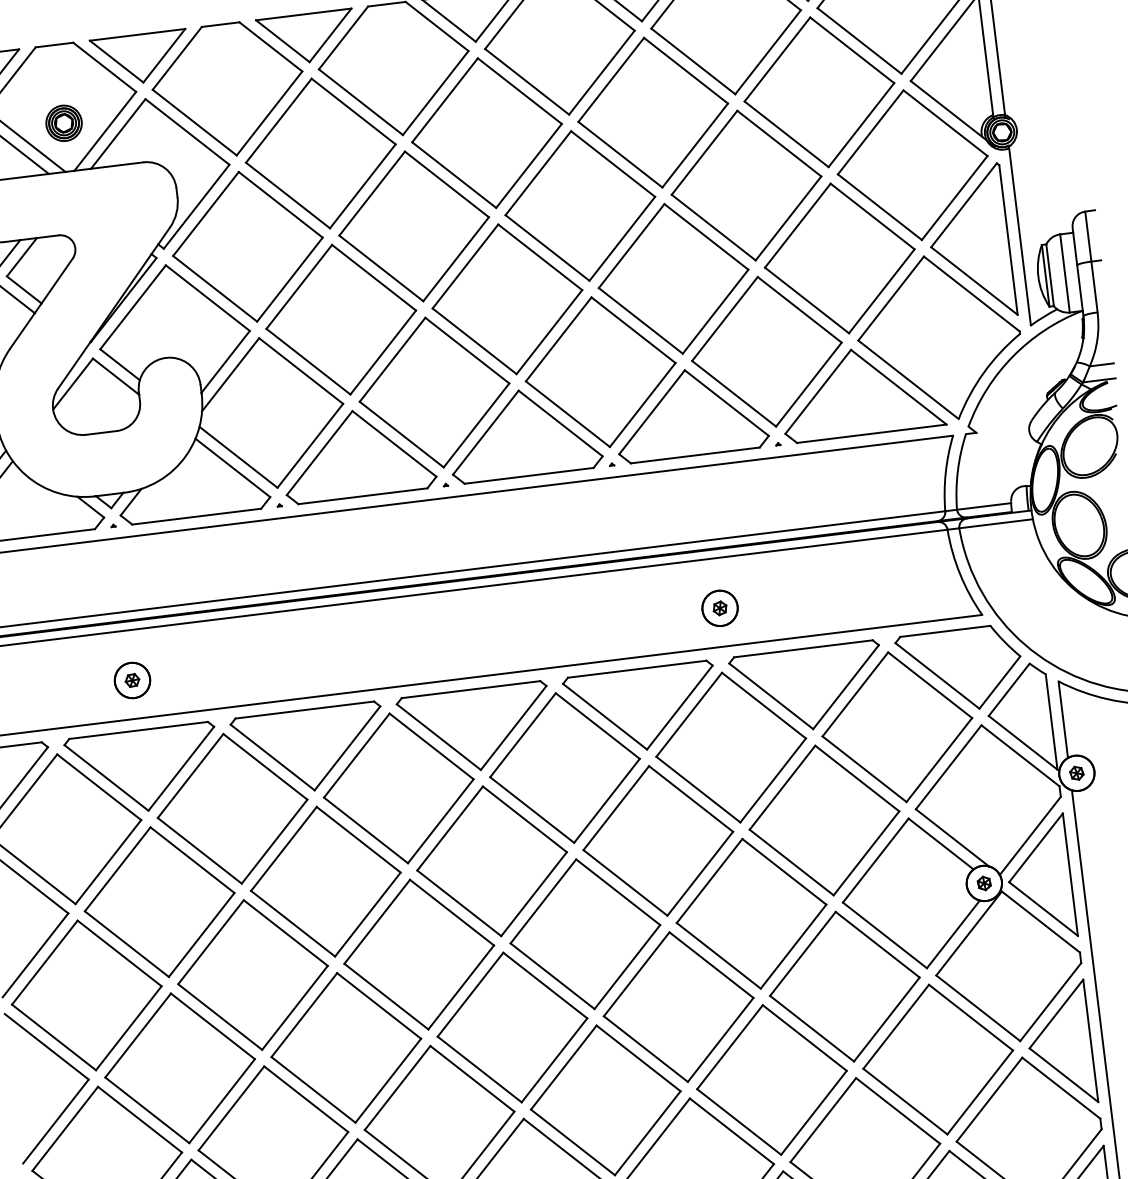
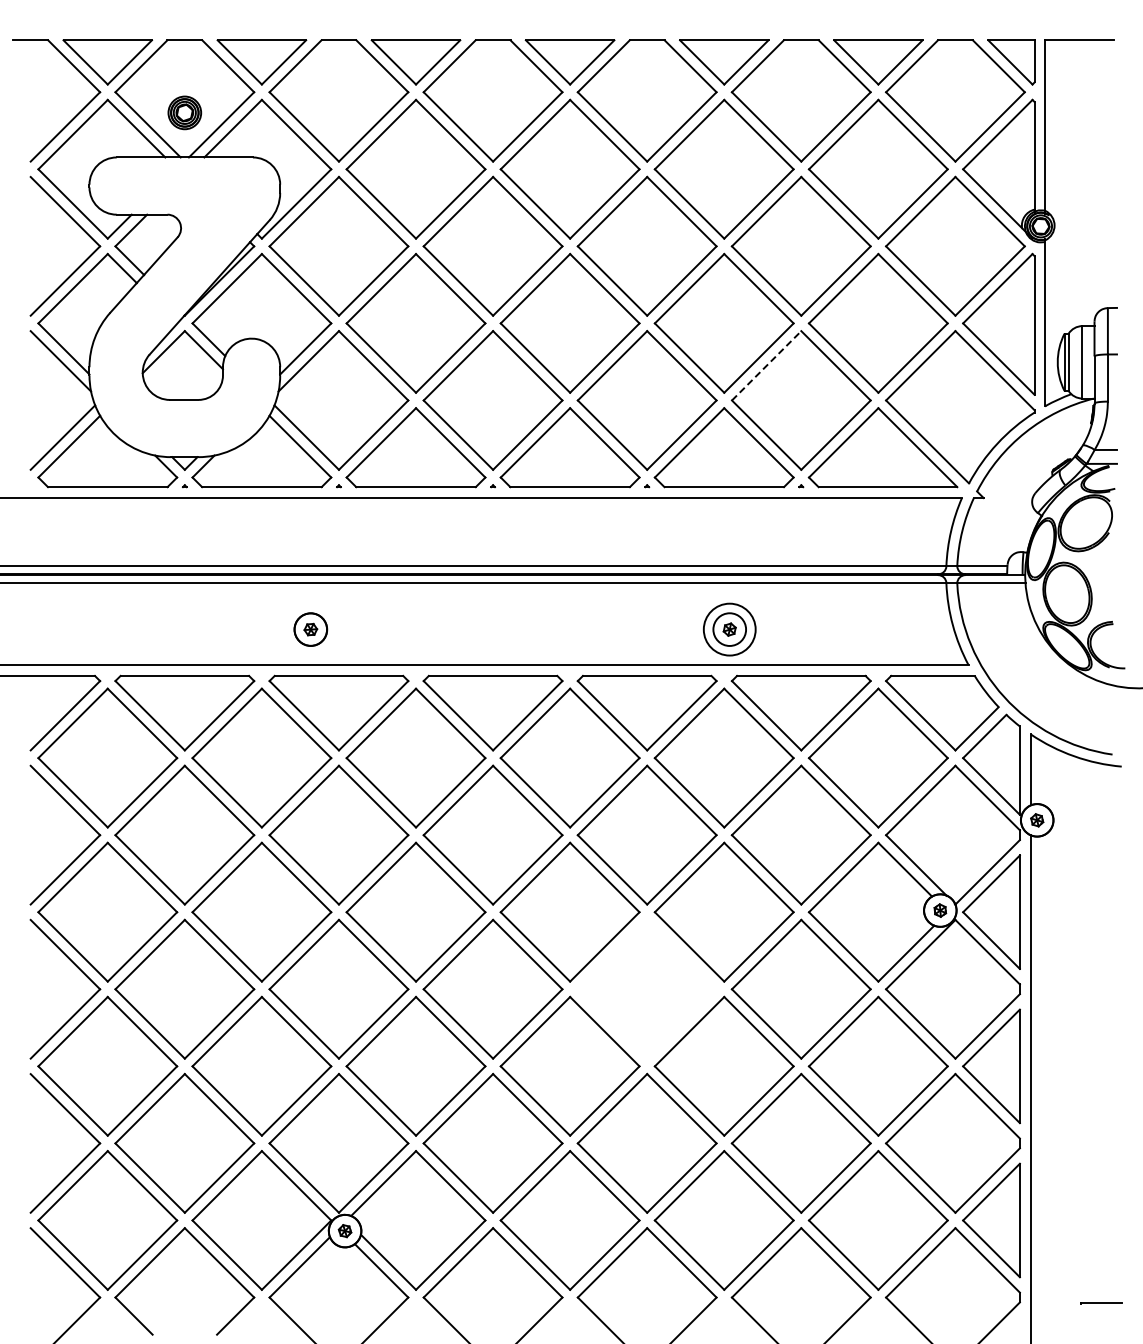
line: (725, 318) -> (767, 365), solid -> dashed
circle: (719, 608) -> (729, 629), size x1.6
part: (132, 680) -> (310, 629), moved
part: (677, 1006) -> (646, 988), removed

